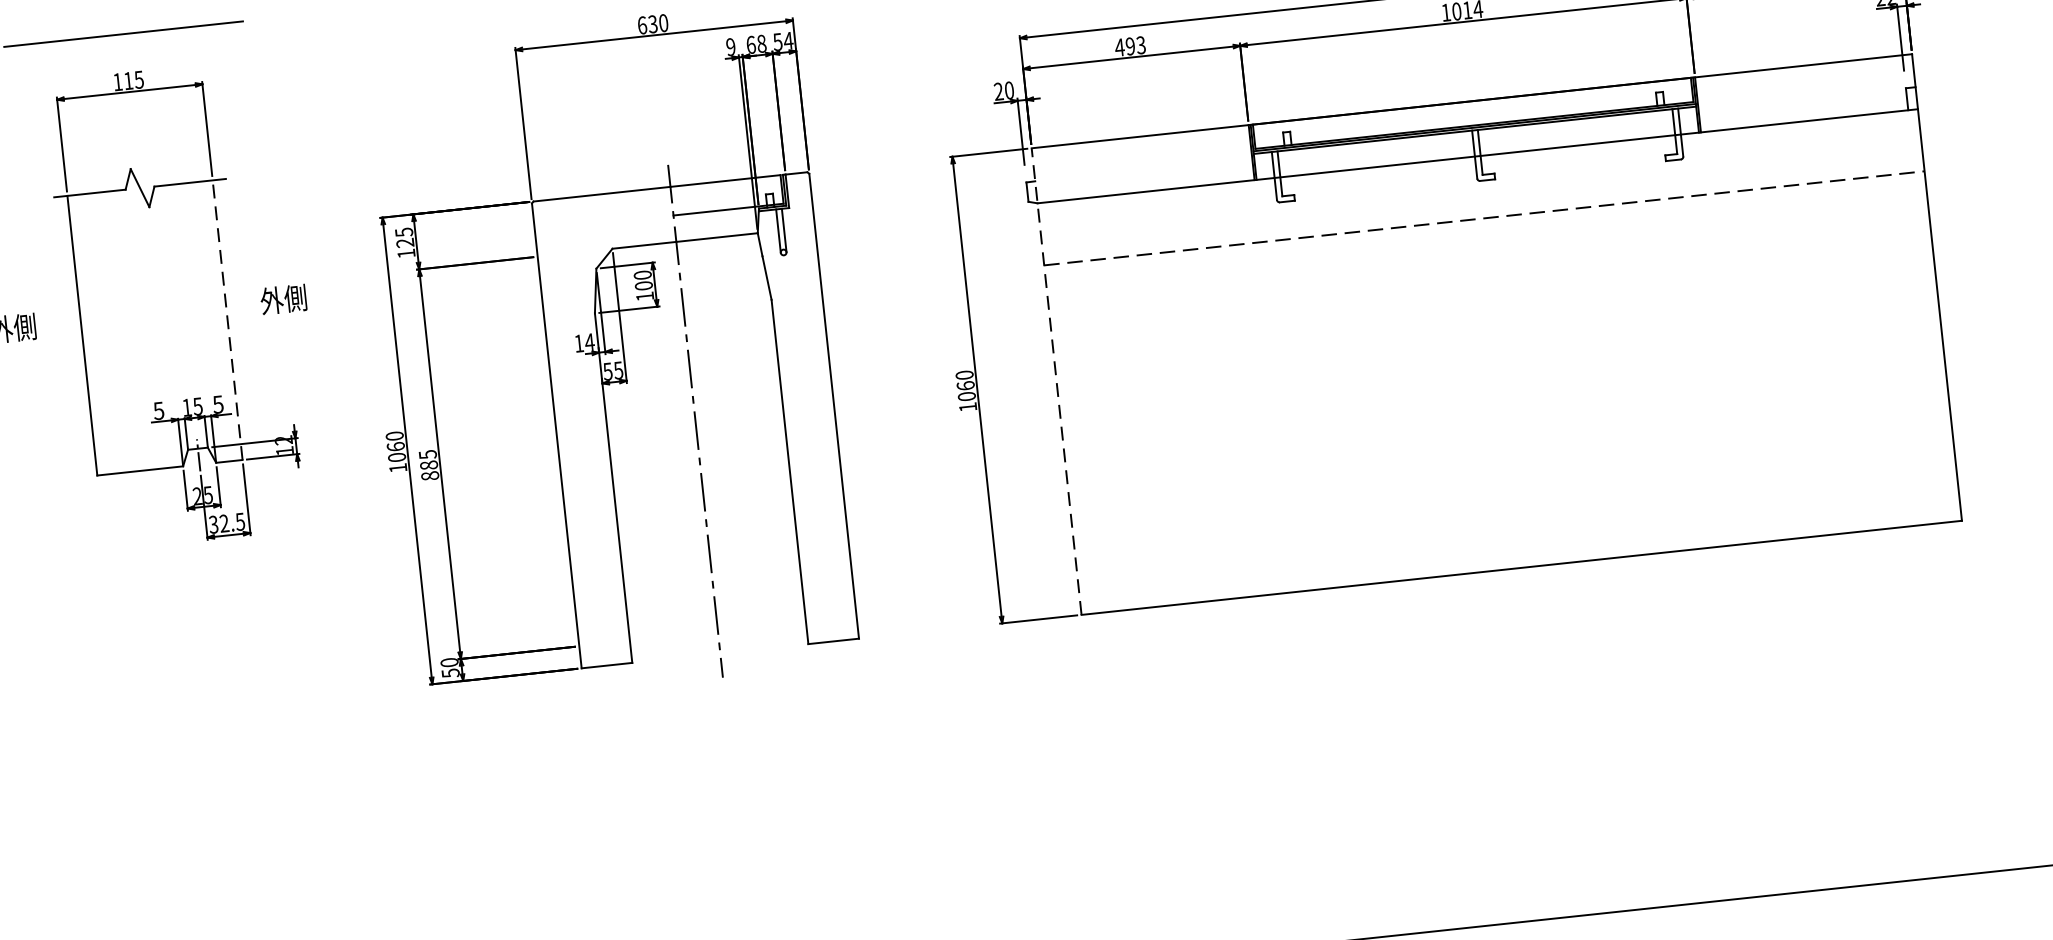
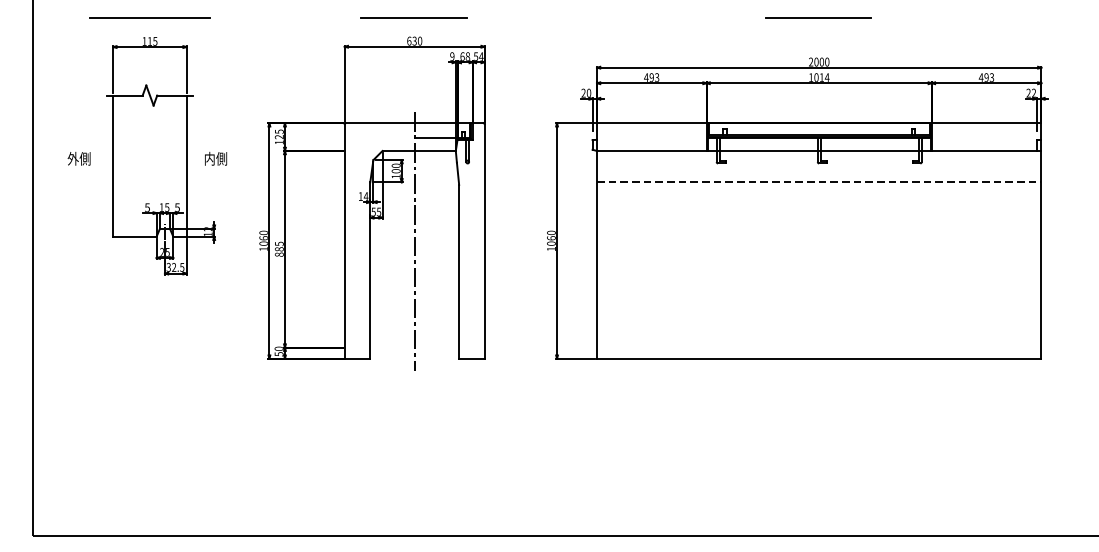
text: (271, 300) -> (209, 158), 外側 -> 内側
line: (227, 320) -> (186, 166), dashed -> solid
line: (1057, 380) -> (597, 240), dashed -> solid

